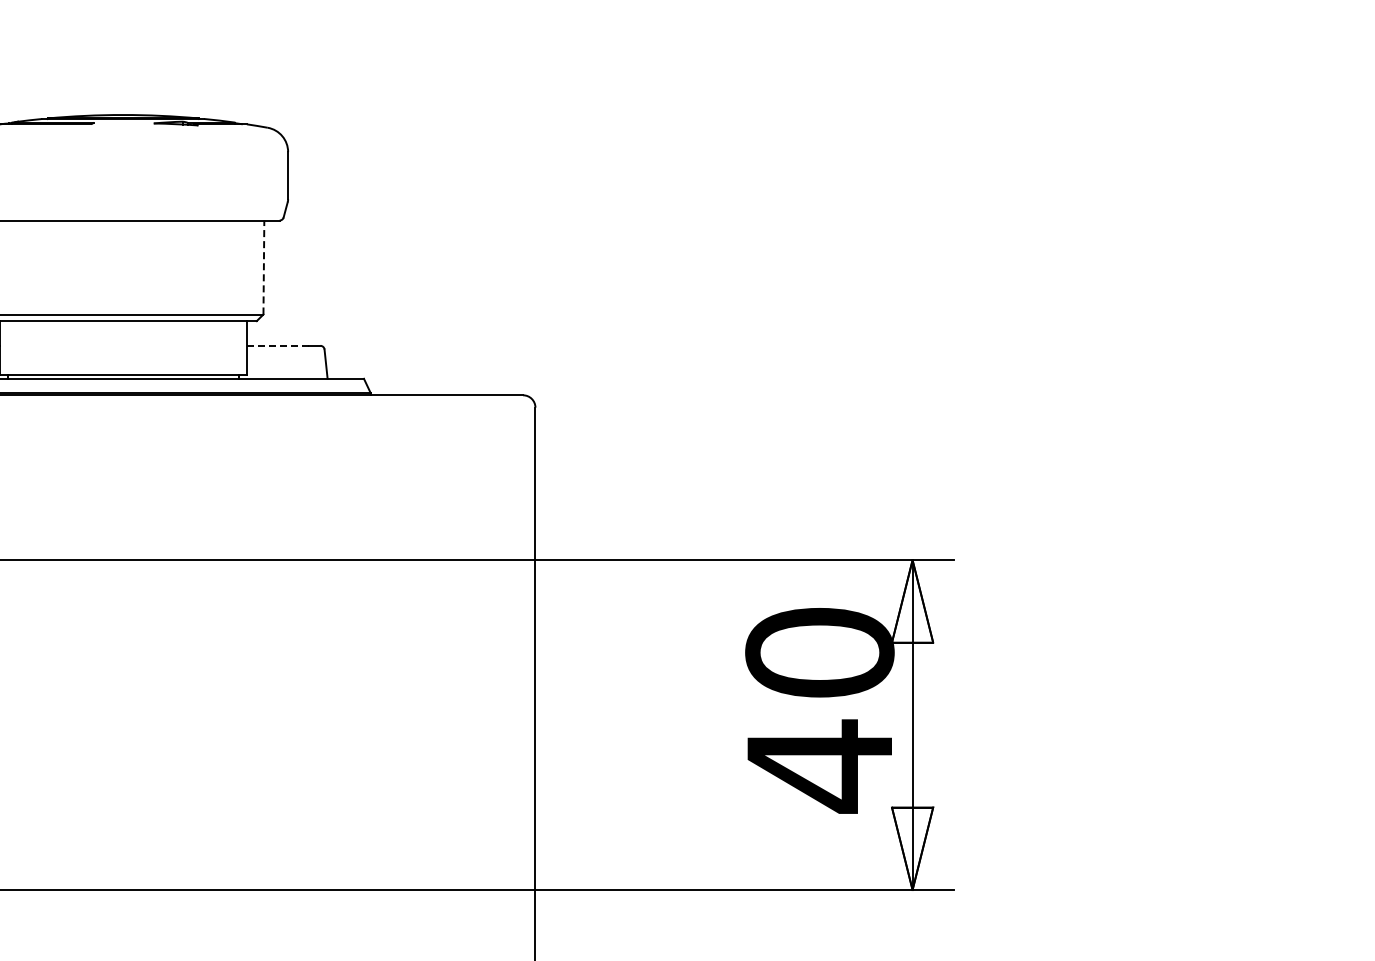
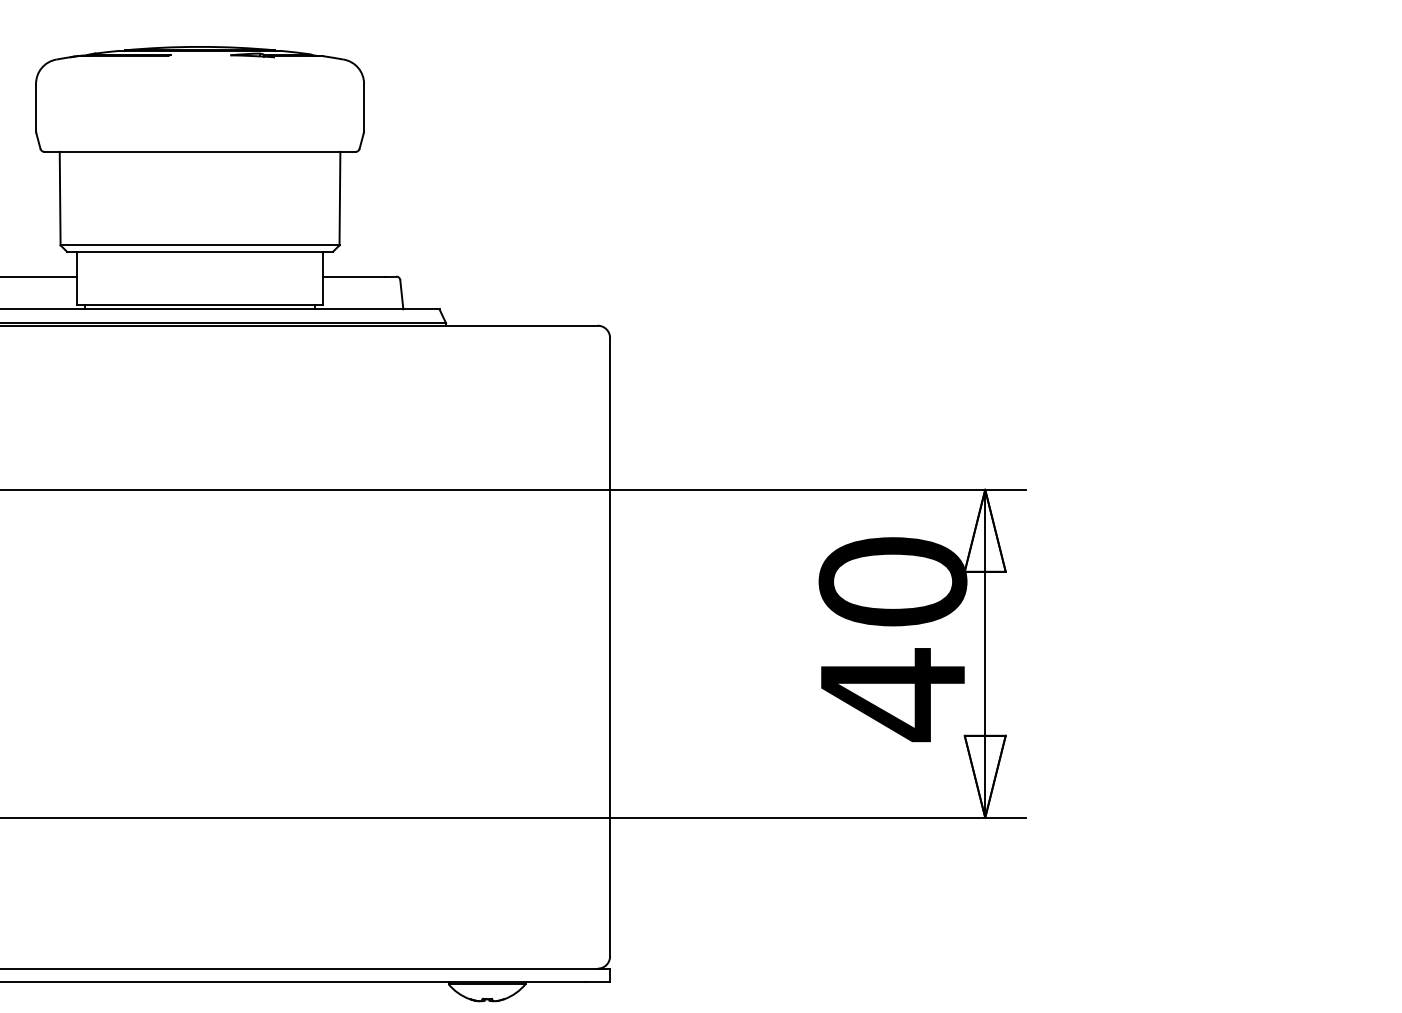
line: (263, 267) -> (339, 198), dashed -> solid
line: (277, 345) -> (353, 276), dashed -> solid

